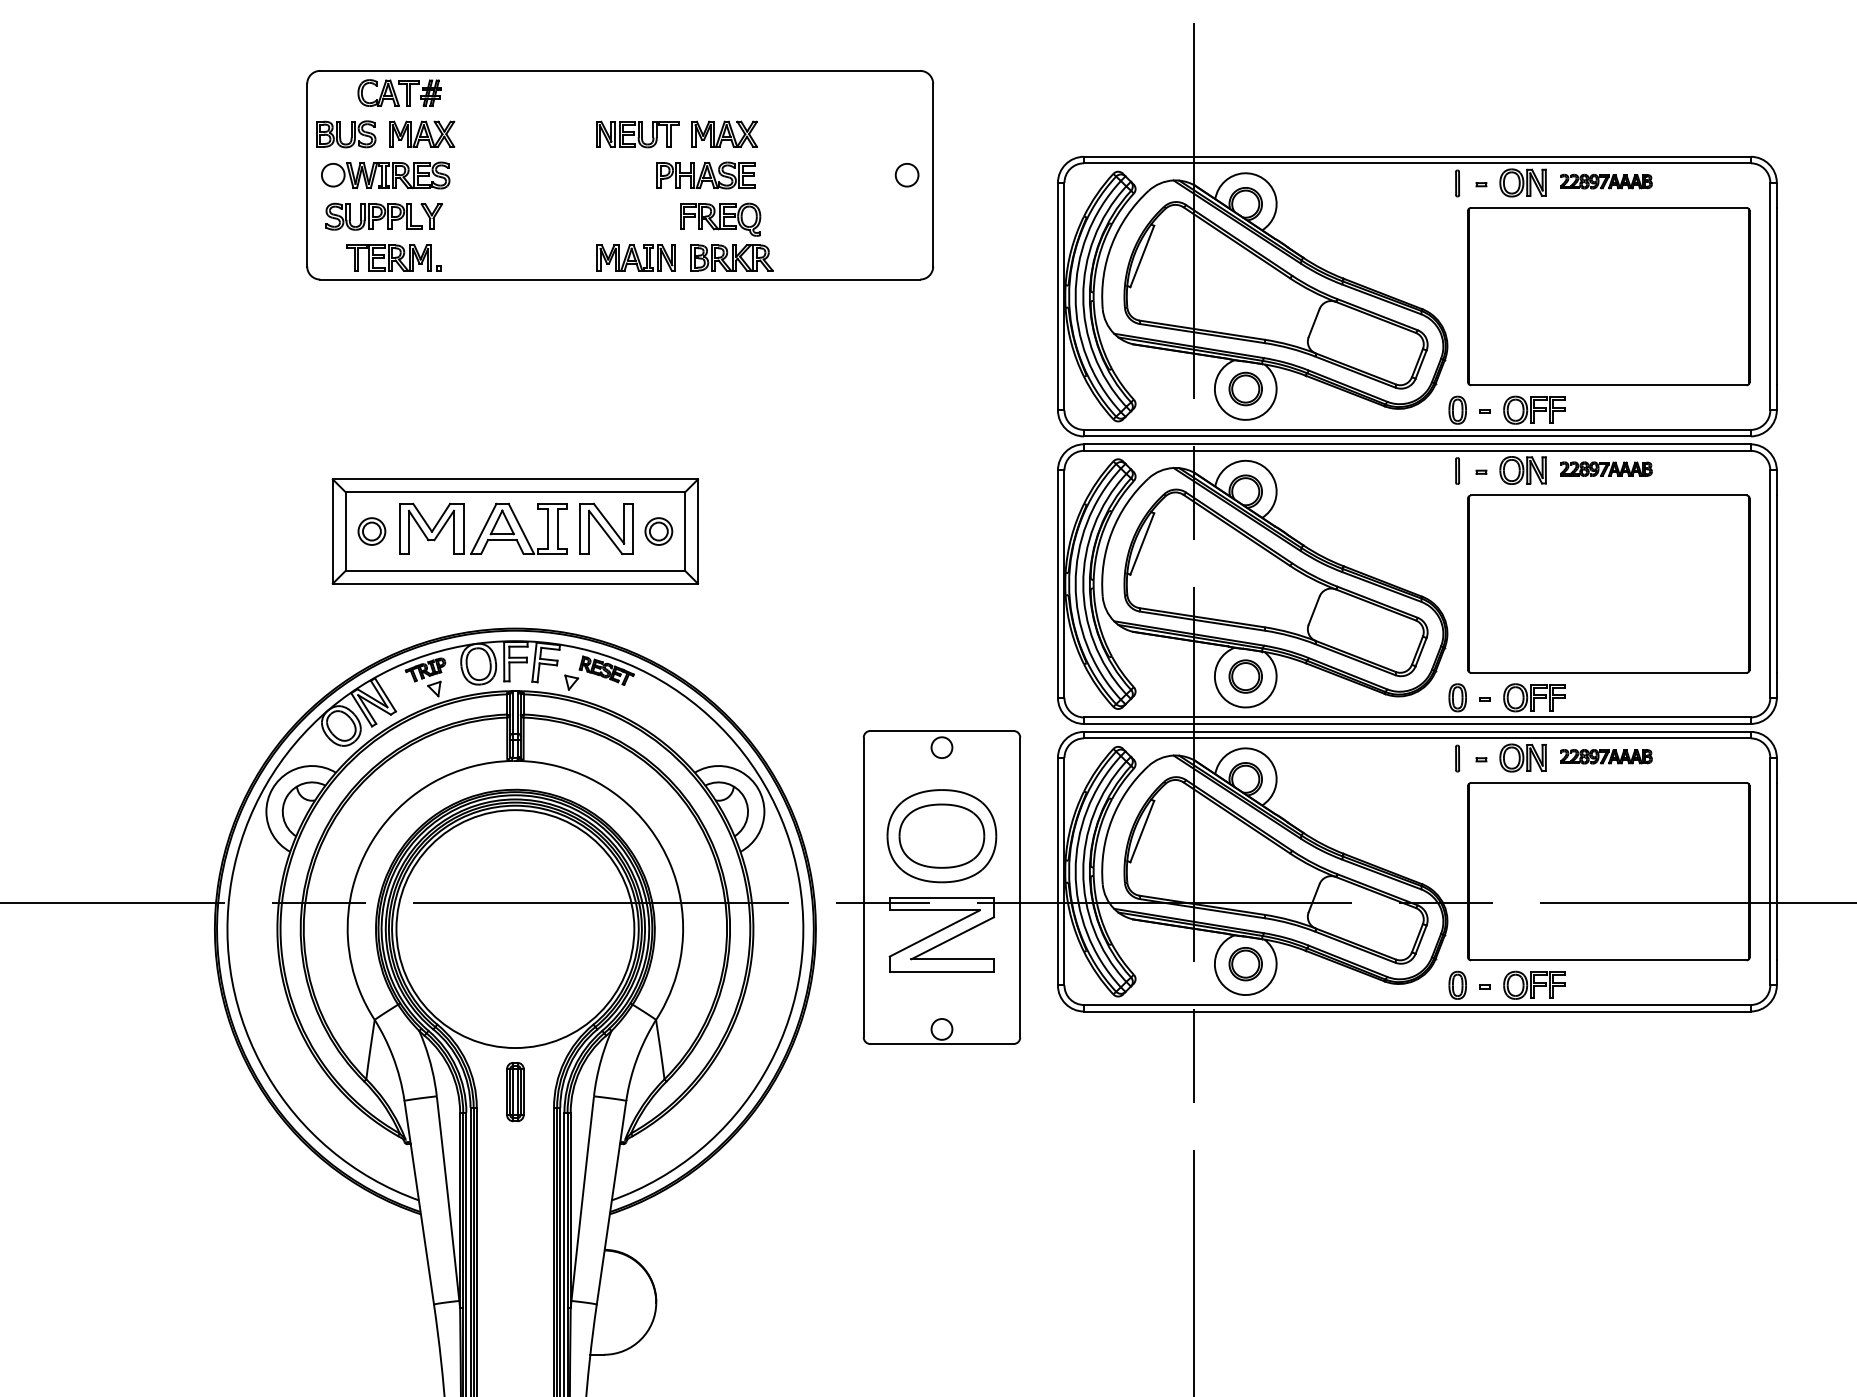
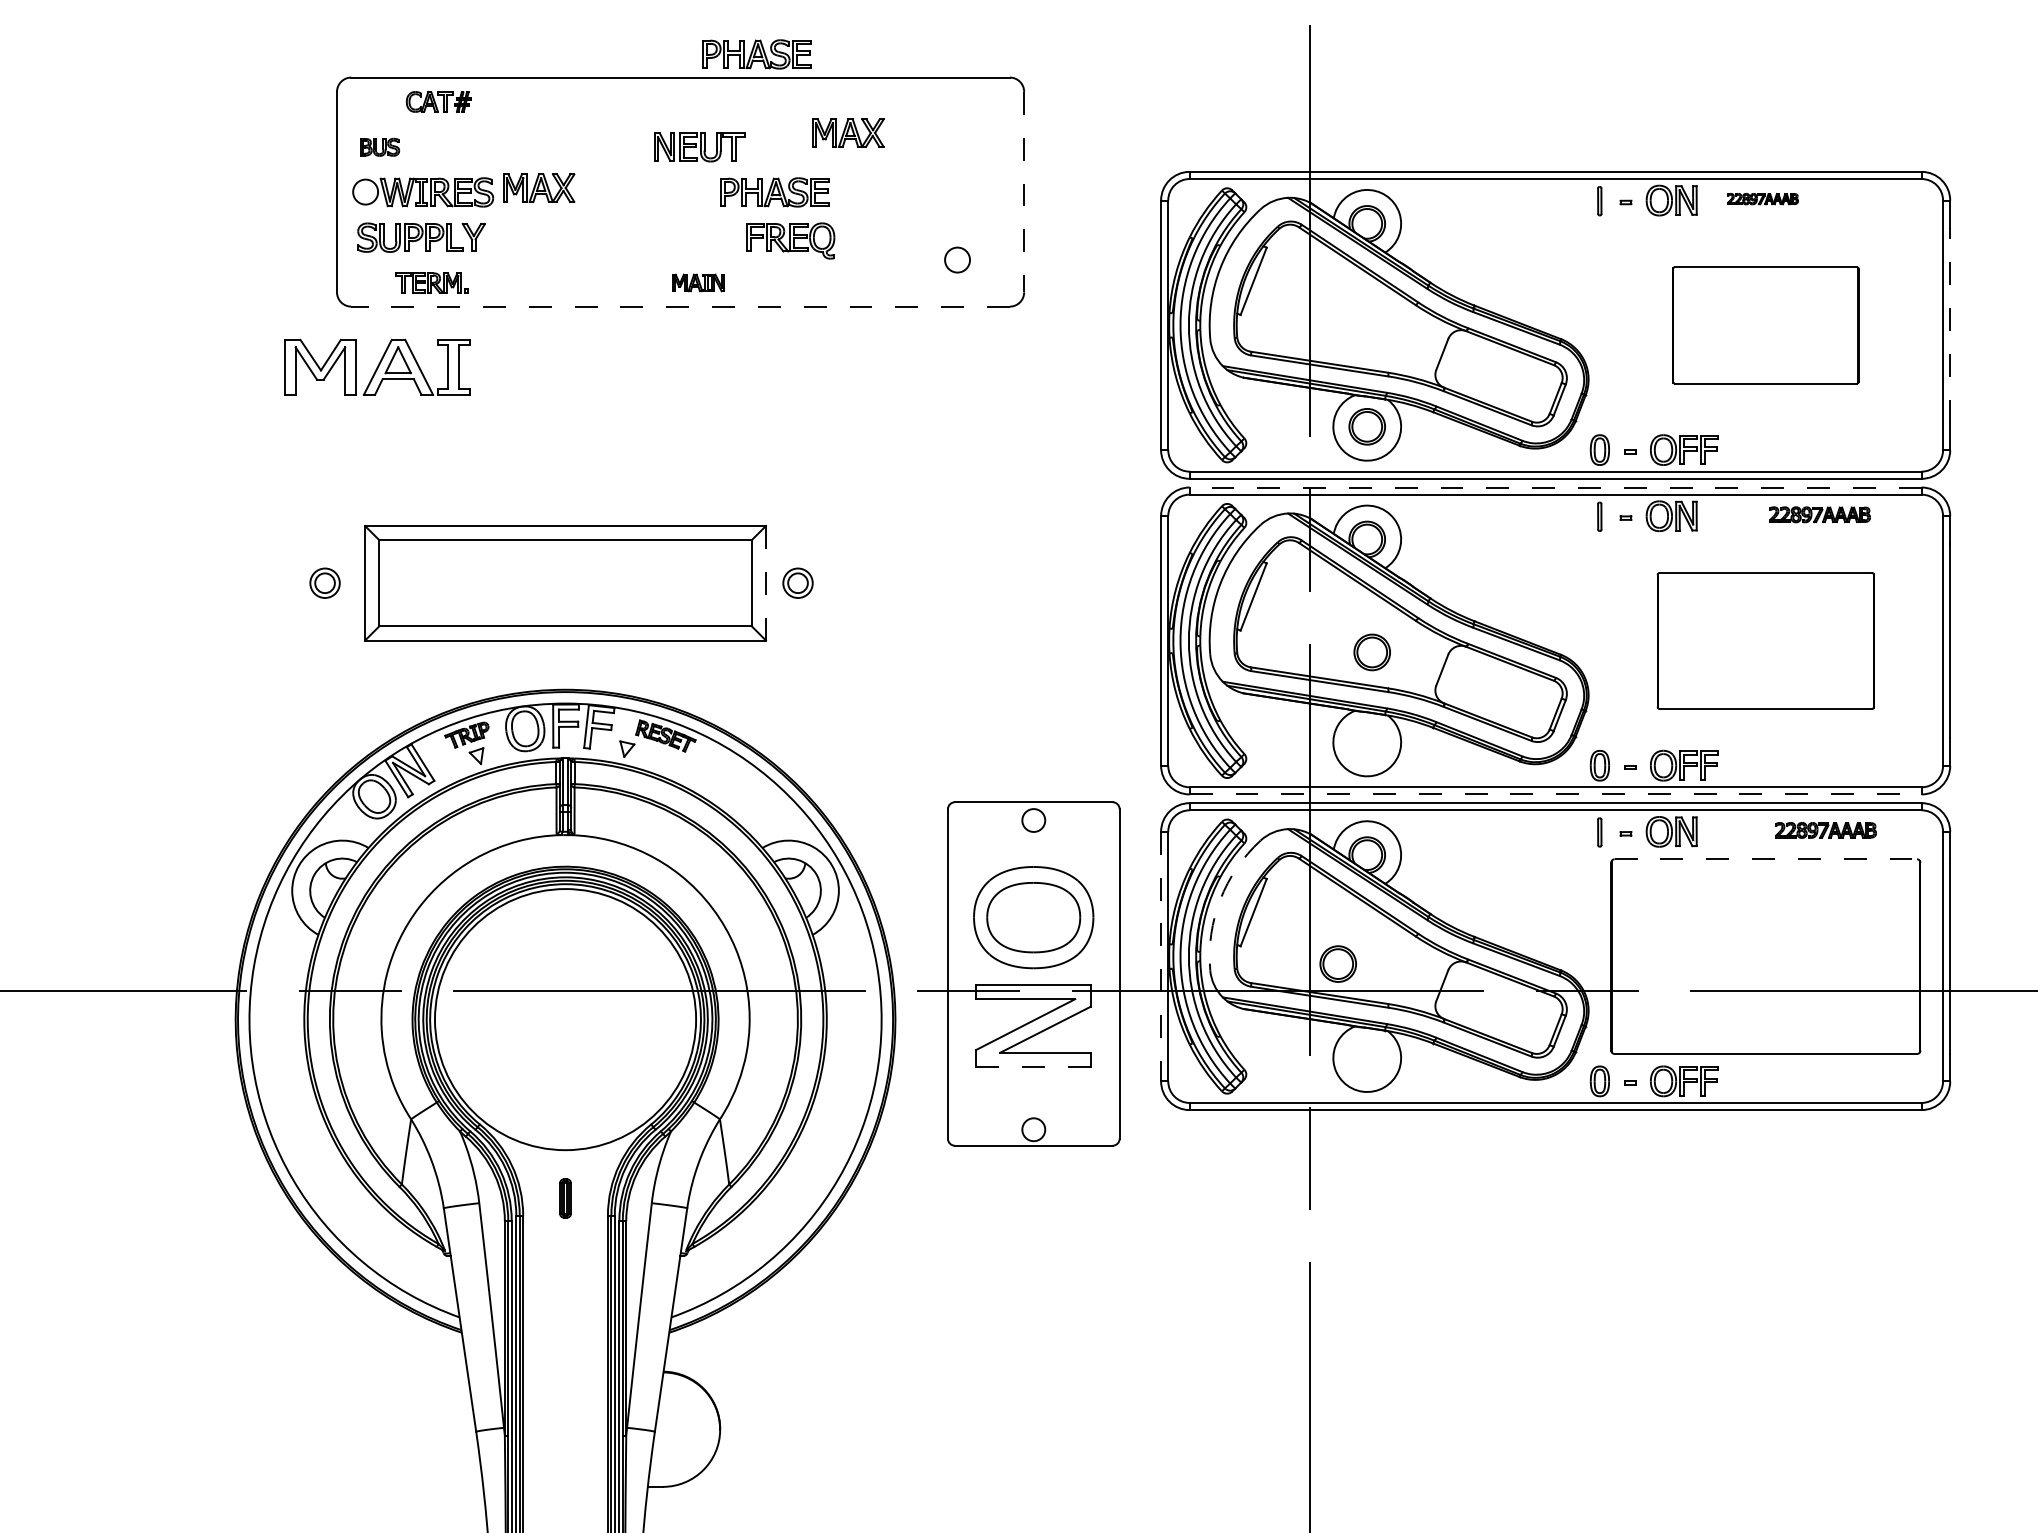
part: (689, 49) -> (756, 54), added
part: (399, 92) -> (438, 101), size x0.7
part: (422, 133) -> (539, 187), moved
part: (724, 133) -> (848, 132), moved
part: (345, 134) -> (379, 147), size x0.6
circle: (907, 174) -> (957, 259), moved
line: (933, 175) -> (1024, 192), solid -> dashed
part: (1605, 181) -> (1762, 198), size x0.7
part: (393, 257) -> (431, 282), size x0.7
part: (636, 257) -> (698, 282), size x0.6
part: (732, 257) -> (803, 282), removed
line: (620, 279) -> (680, 306), solid -> dashed
line: (1777, 295) -> (1950, 324), solid -> dashed
part: (1608, 296) -> (1765, 325), size x0.6
line: (1417, 444) -> (1555, 487), solid -> dashed
part: (1605, 468) -> (1819, 514), moved
part: (483, 528) -> (377, 366), moved
part: (606, 528) -> (665, 579), removed
part: (371, 530) -> (324, 582), moved
part: (658, 530) -> (797, 582), moved
line: (697, 530) -> (765, 582), solid -> dashed
part: (1608, 583) -> (1765, 640), size x0.7
part: (1245, 676) -> (1371, 652), moved
line: (1417, 724) -> (1555, 794), solid -> dashed
part: (1605, 756) -> (1825, 830), moved
line: (1609, 783) -> (1766, 859), solid -> dashed
arc: (1112, 819) -> (1220, 899), solid -> dashed
line: (1058, 871) -> (1161, 956), solid -> dashed
part: (1245, 963) -> (1337, 963), moved
line: (941, 971) -> (1033, 1066), solid -> dashed
part: (515, 1092) -> (565, 1198), size x0.6

